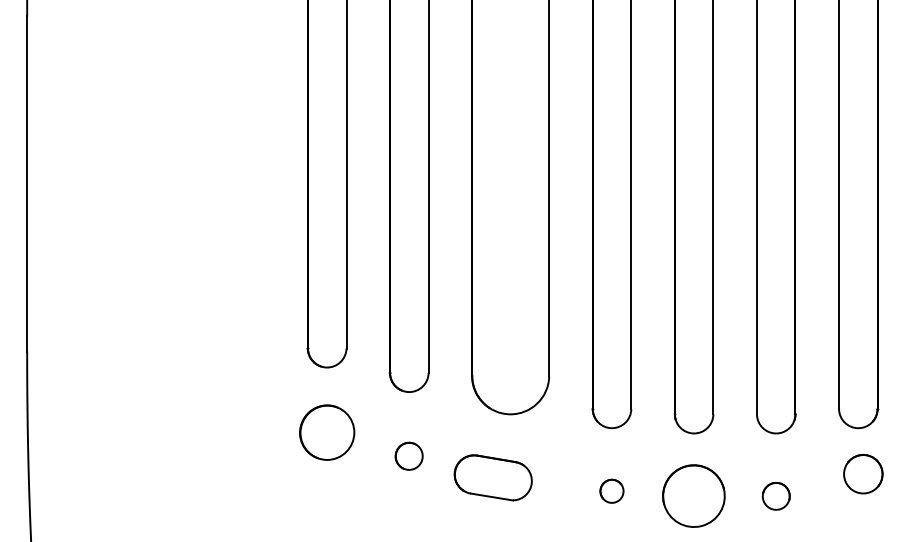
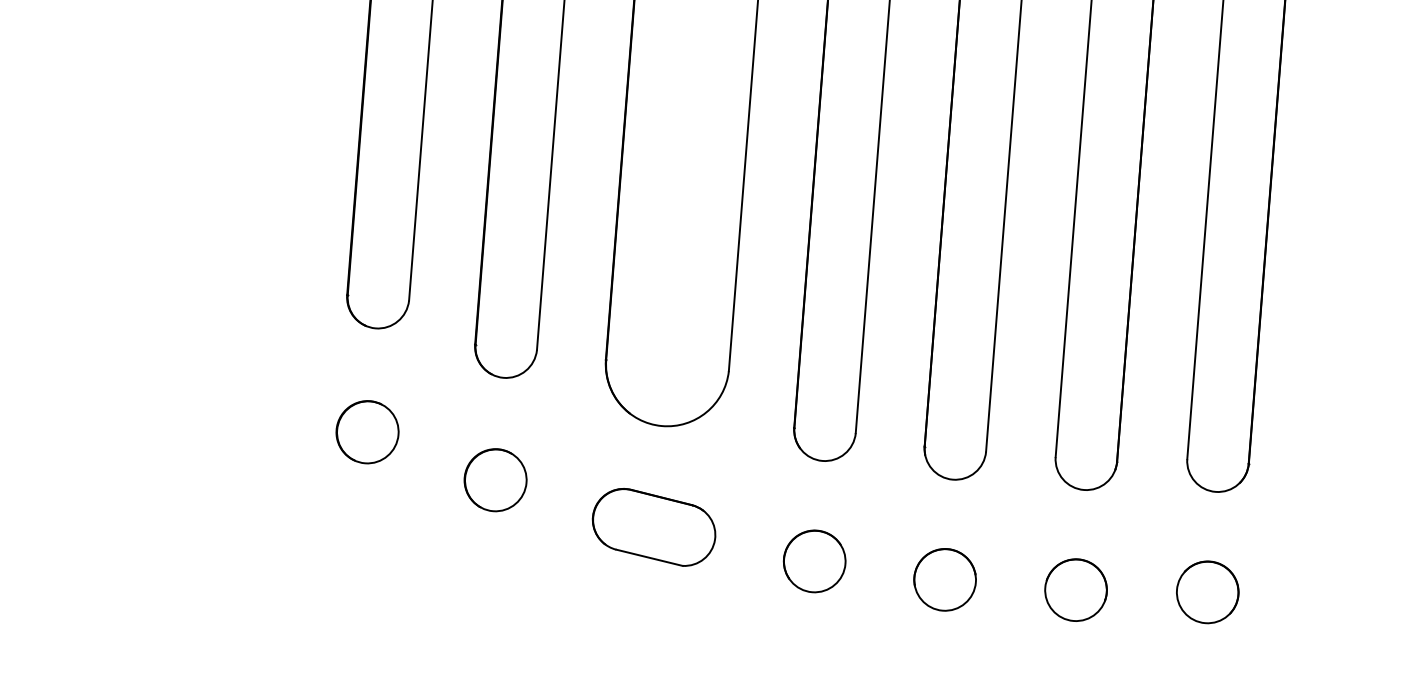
part: (326, 432) -> (366, 431), size x0.71
part: (408, 456) -> (494, 480), size x1.43
part: (863, 474) -> (1207, 592), moved
part: (492, 477) -> (652, 526), moved
part: (611, 491) -> (813, 561), size x1.67
part: (694, 496) -> (945, 580), size x0.62
part: (776, 496) -> (1076, 590), size x1.43

